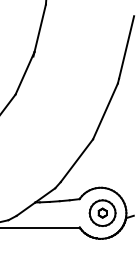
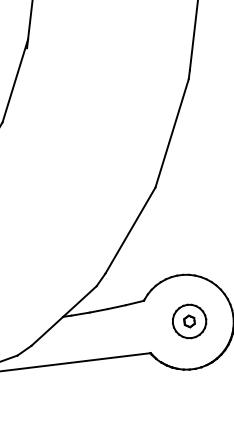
part: (102, 212) -> (189, 320), size x0.7

